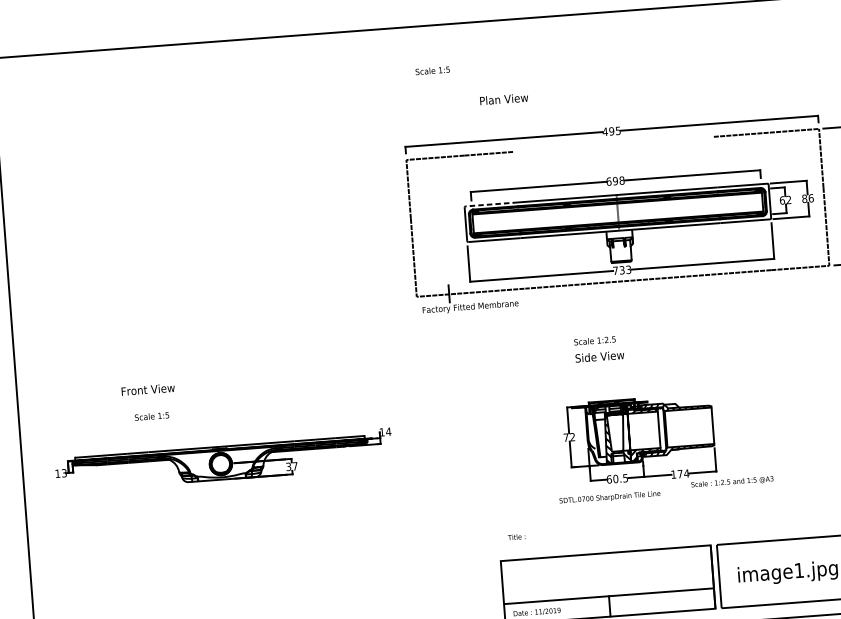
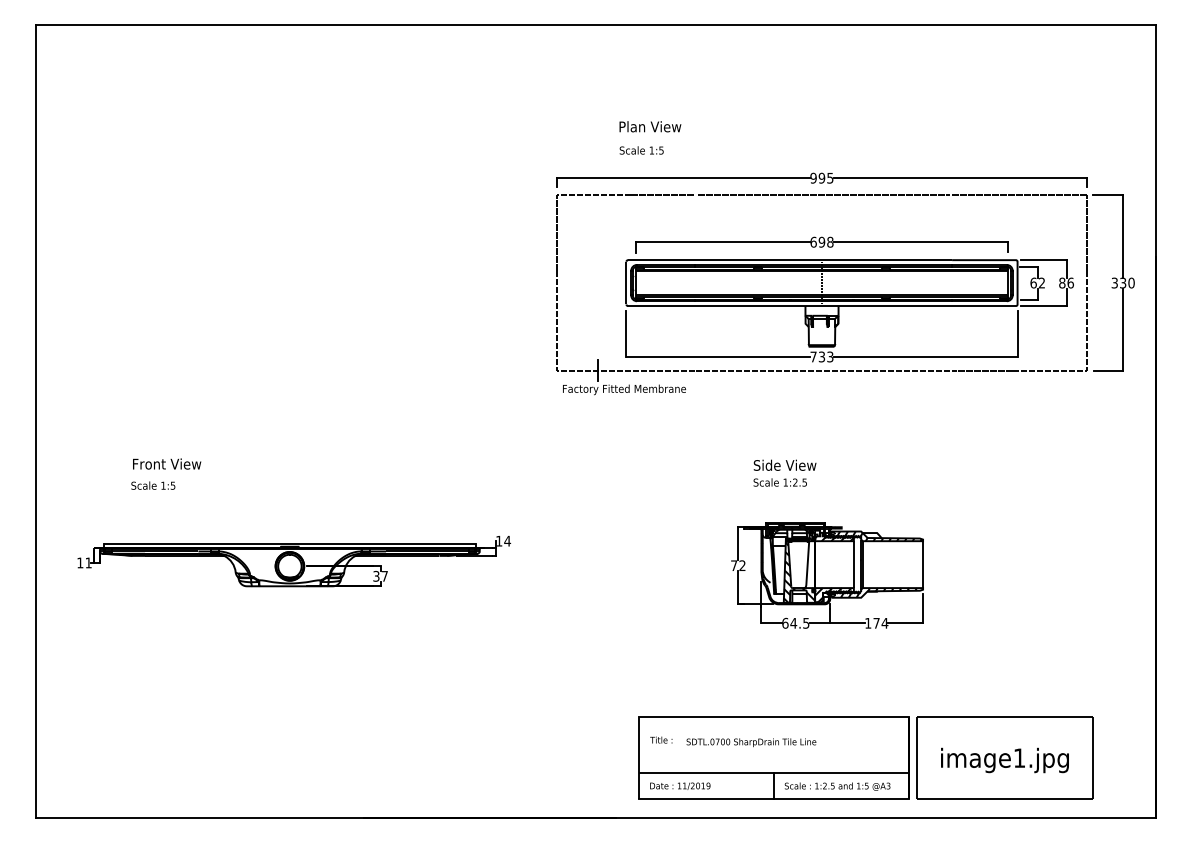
text: (432, 70) -> (641, 150), moved
text: (504, 99) -> (650, 126), moved
text: (605, 131) -> (813, 177), 495 -> 995
line: (613, 144) -> (823, 195), added
line: (491, 204) -> (661, 260), dashed -> solid
text: (594, 340) -> (779, 482), moved
text: (148, 389) -> (167, 463), moved
text: (152, 416) -> (153, 485), moved
text: (64, 472) -> (88, 562), 13 -> 11
text: (615, 478) -> (793, 622), 60.5 -> 64.5
text: (732, 482) -> (837, 786), moved
text: (610, 497) -> (751, 742), moved
text: (516, 536) -> (661, 739), moved

